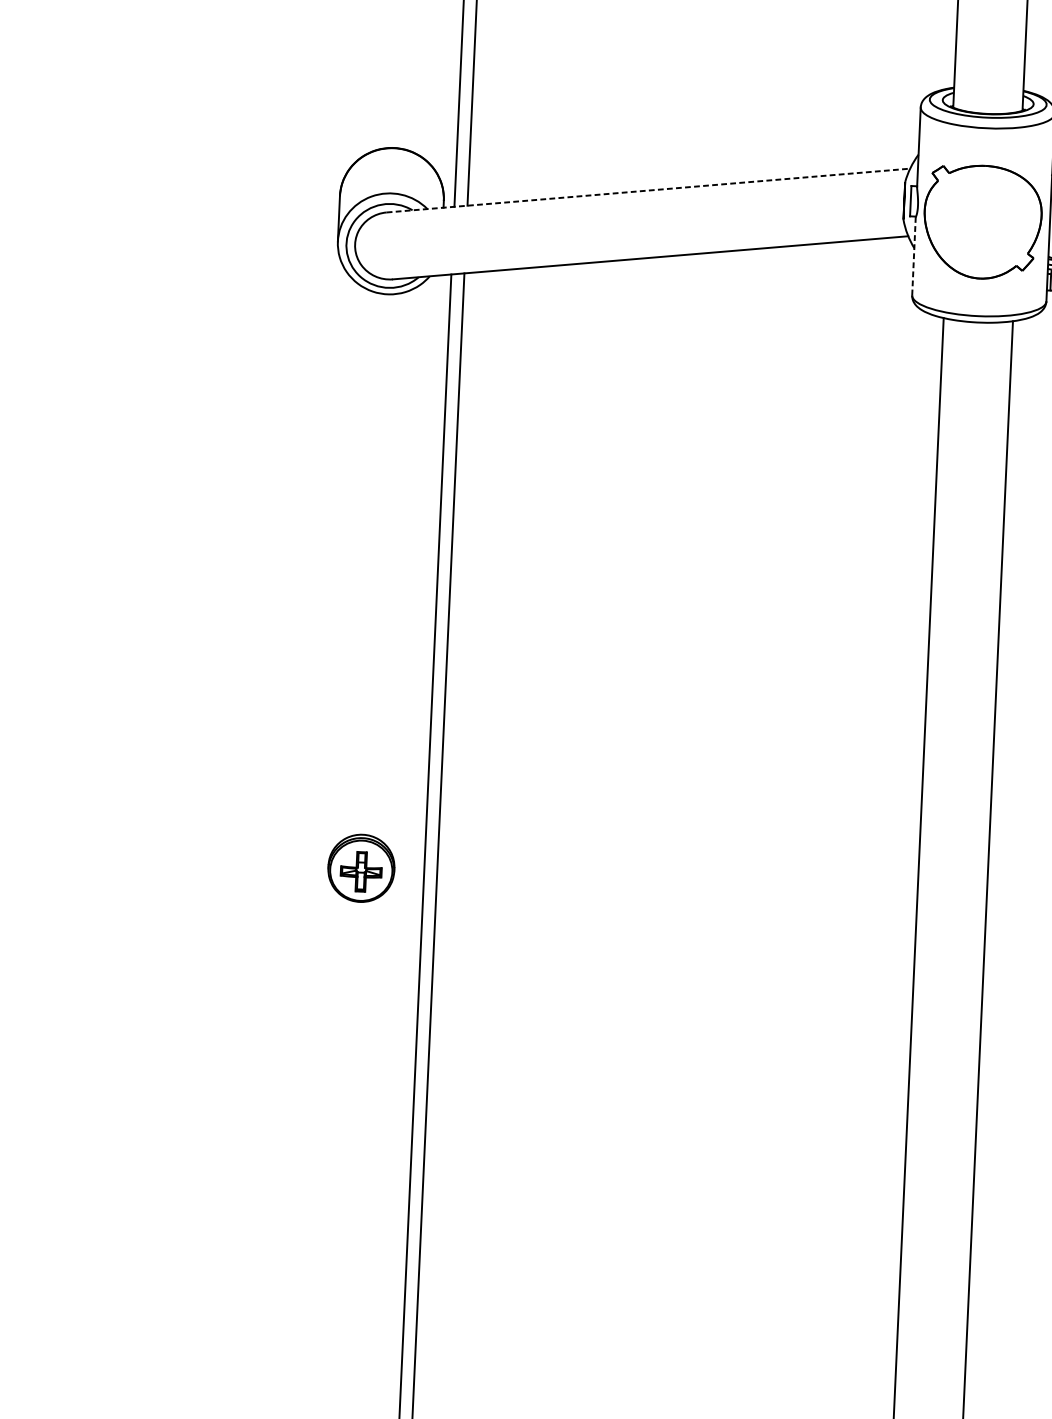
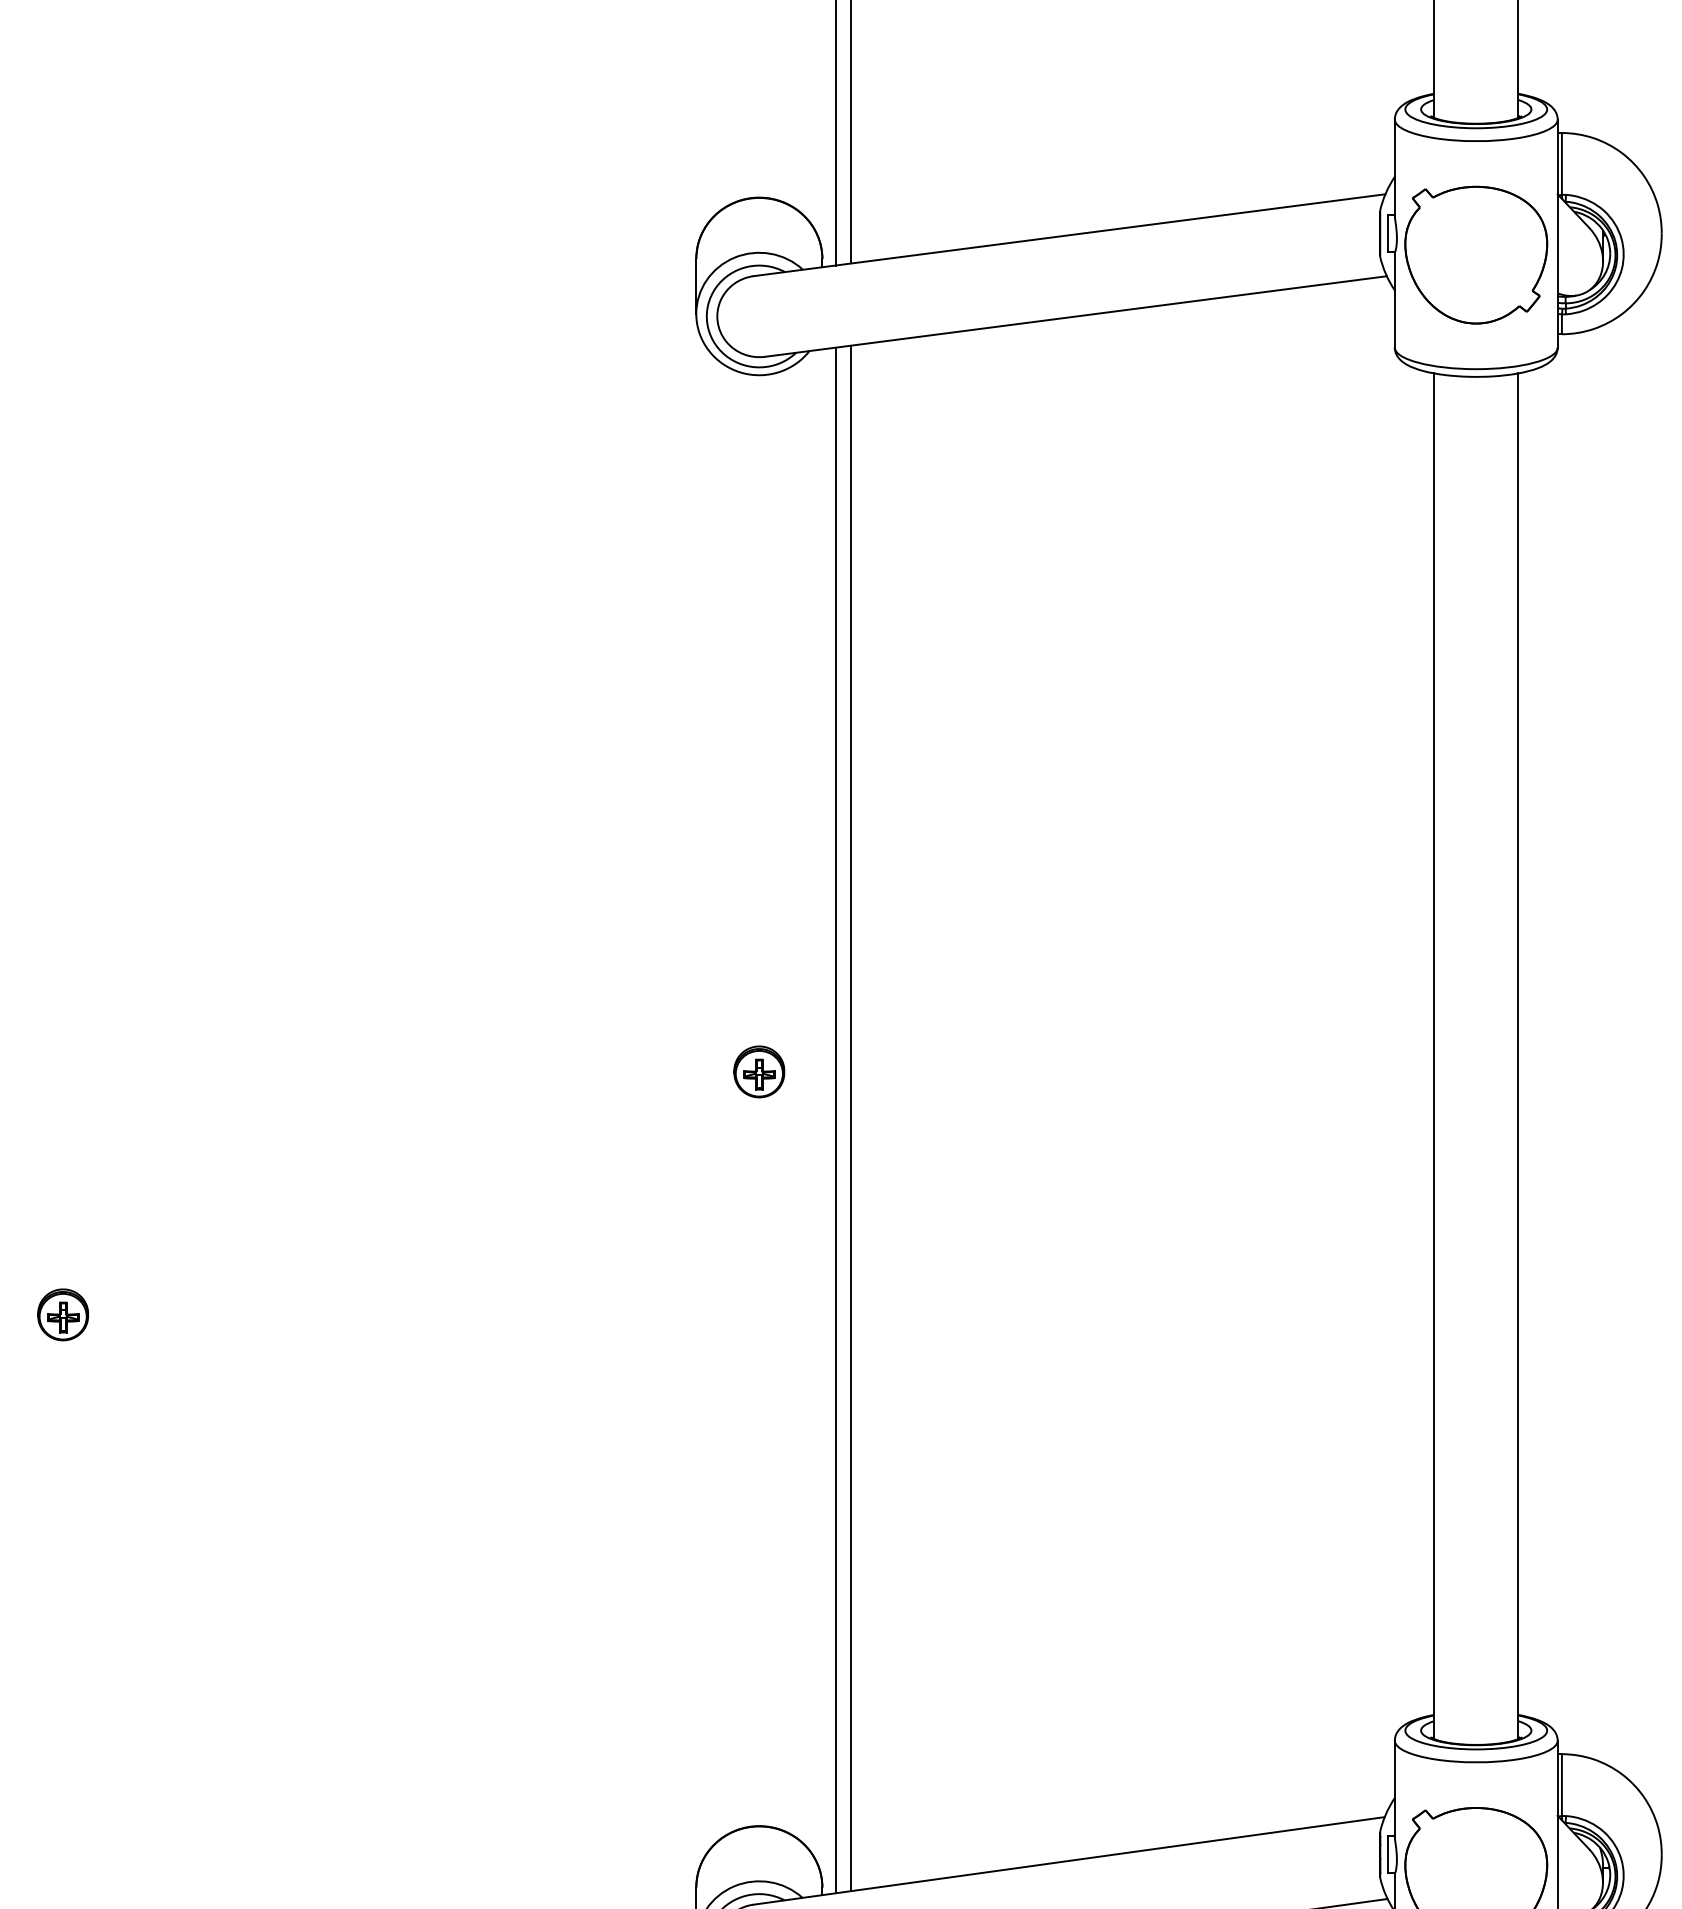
line: (649, 190) -> (1070, 235), dashed -> solid
line: (913, 255) -> (1394, 299), dashed -> solid
part: (361, 868) -> (759, 1071), size x0.62

